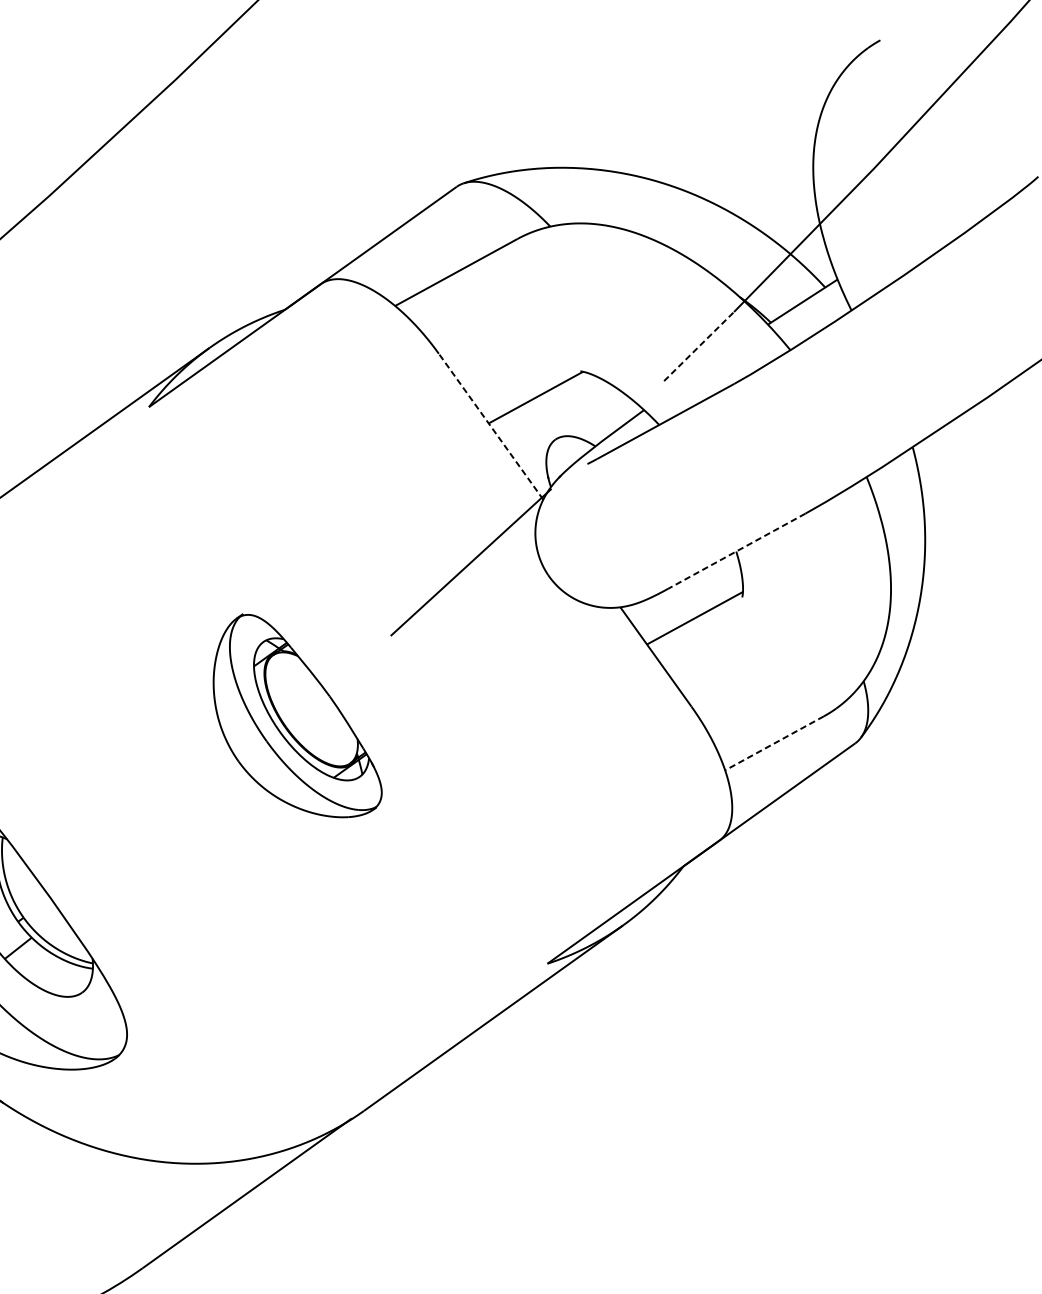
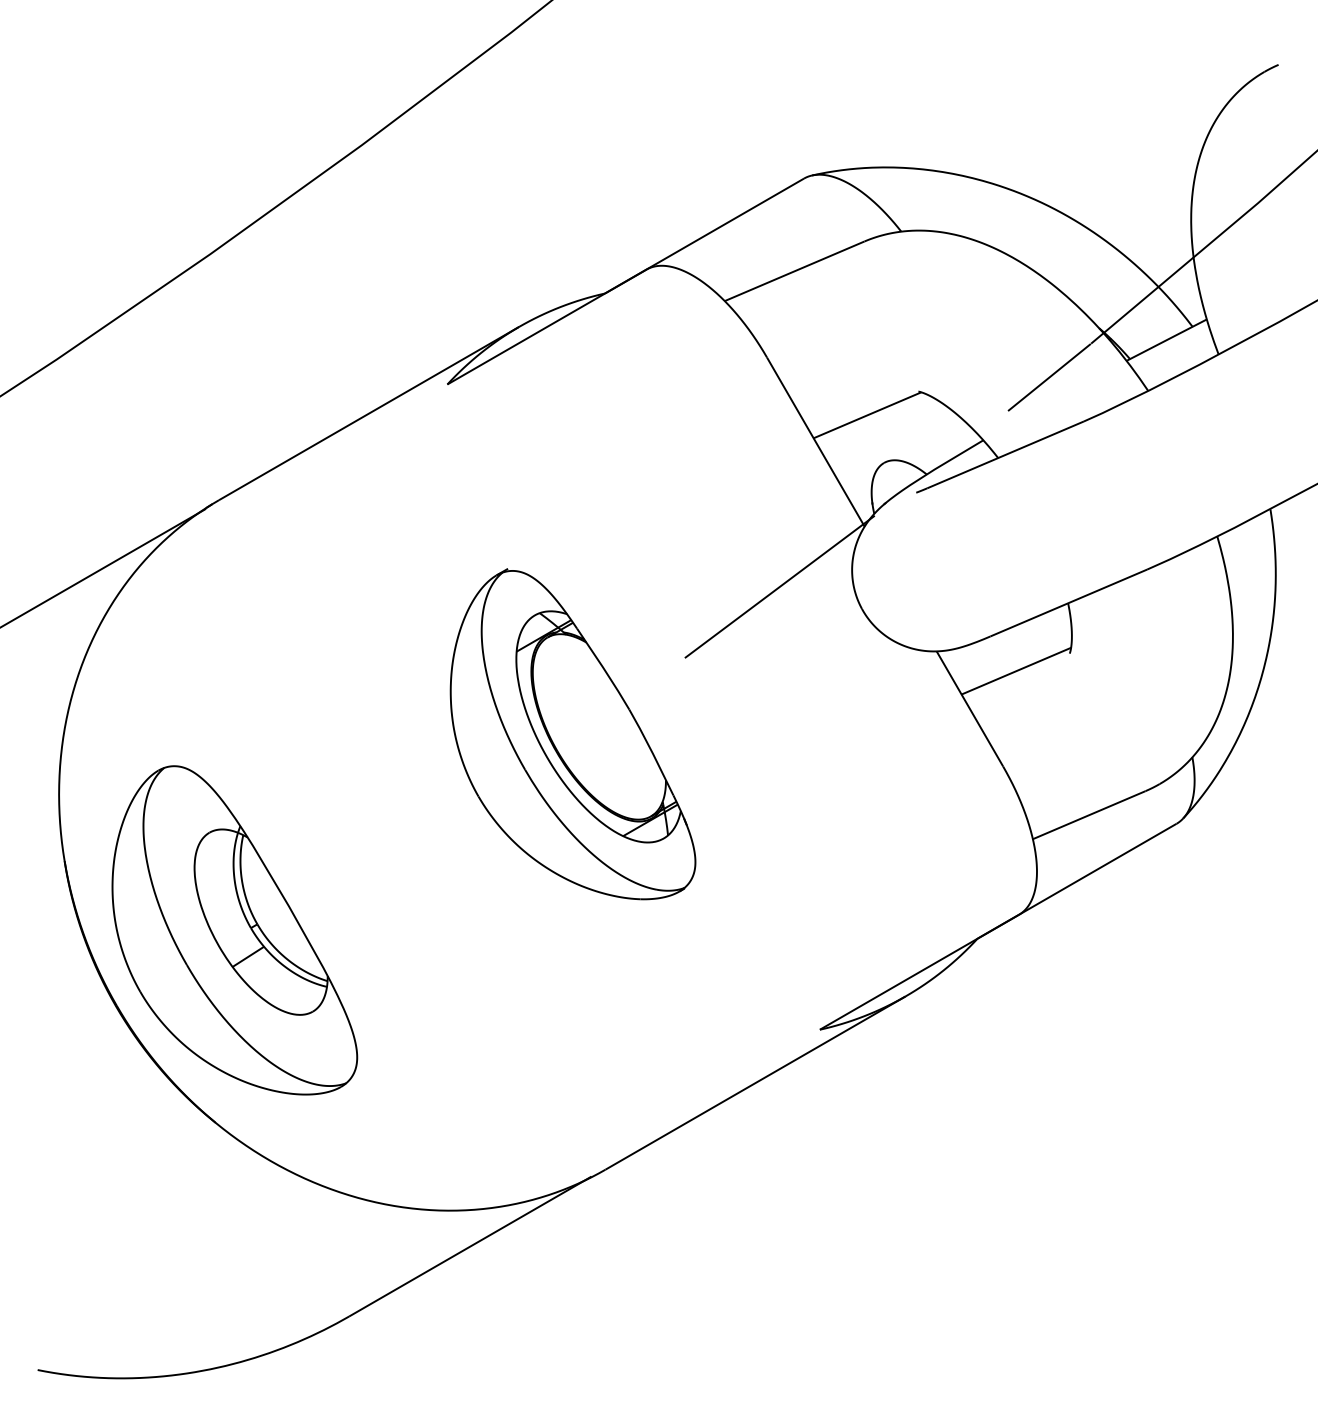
line: (698, 346) -> (1049, 377), dashed -> solid
line: (490, 427) -> (815, 442), dashed -> solid
line: (736, 551) -> (1068, 603), dashed -> solid
part: (294, 715) -> (572, 734), size x1.43
line: (773, 743) -> (1088, 815), dashed -> solid

